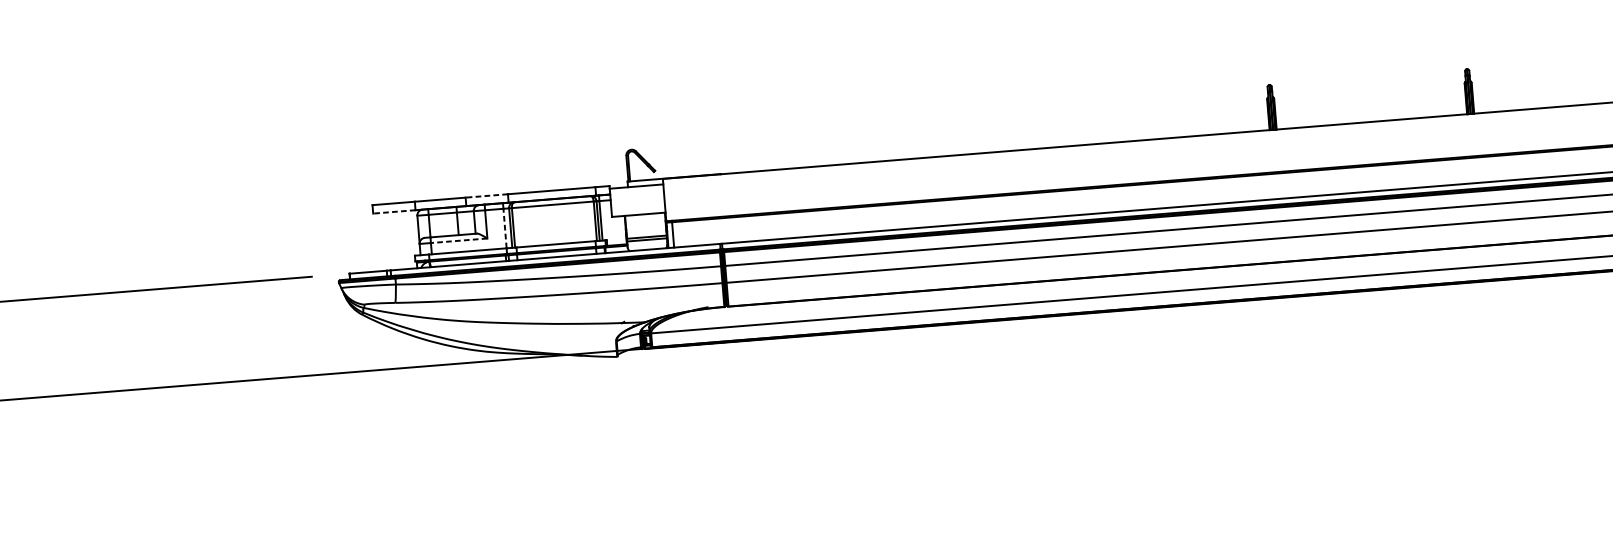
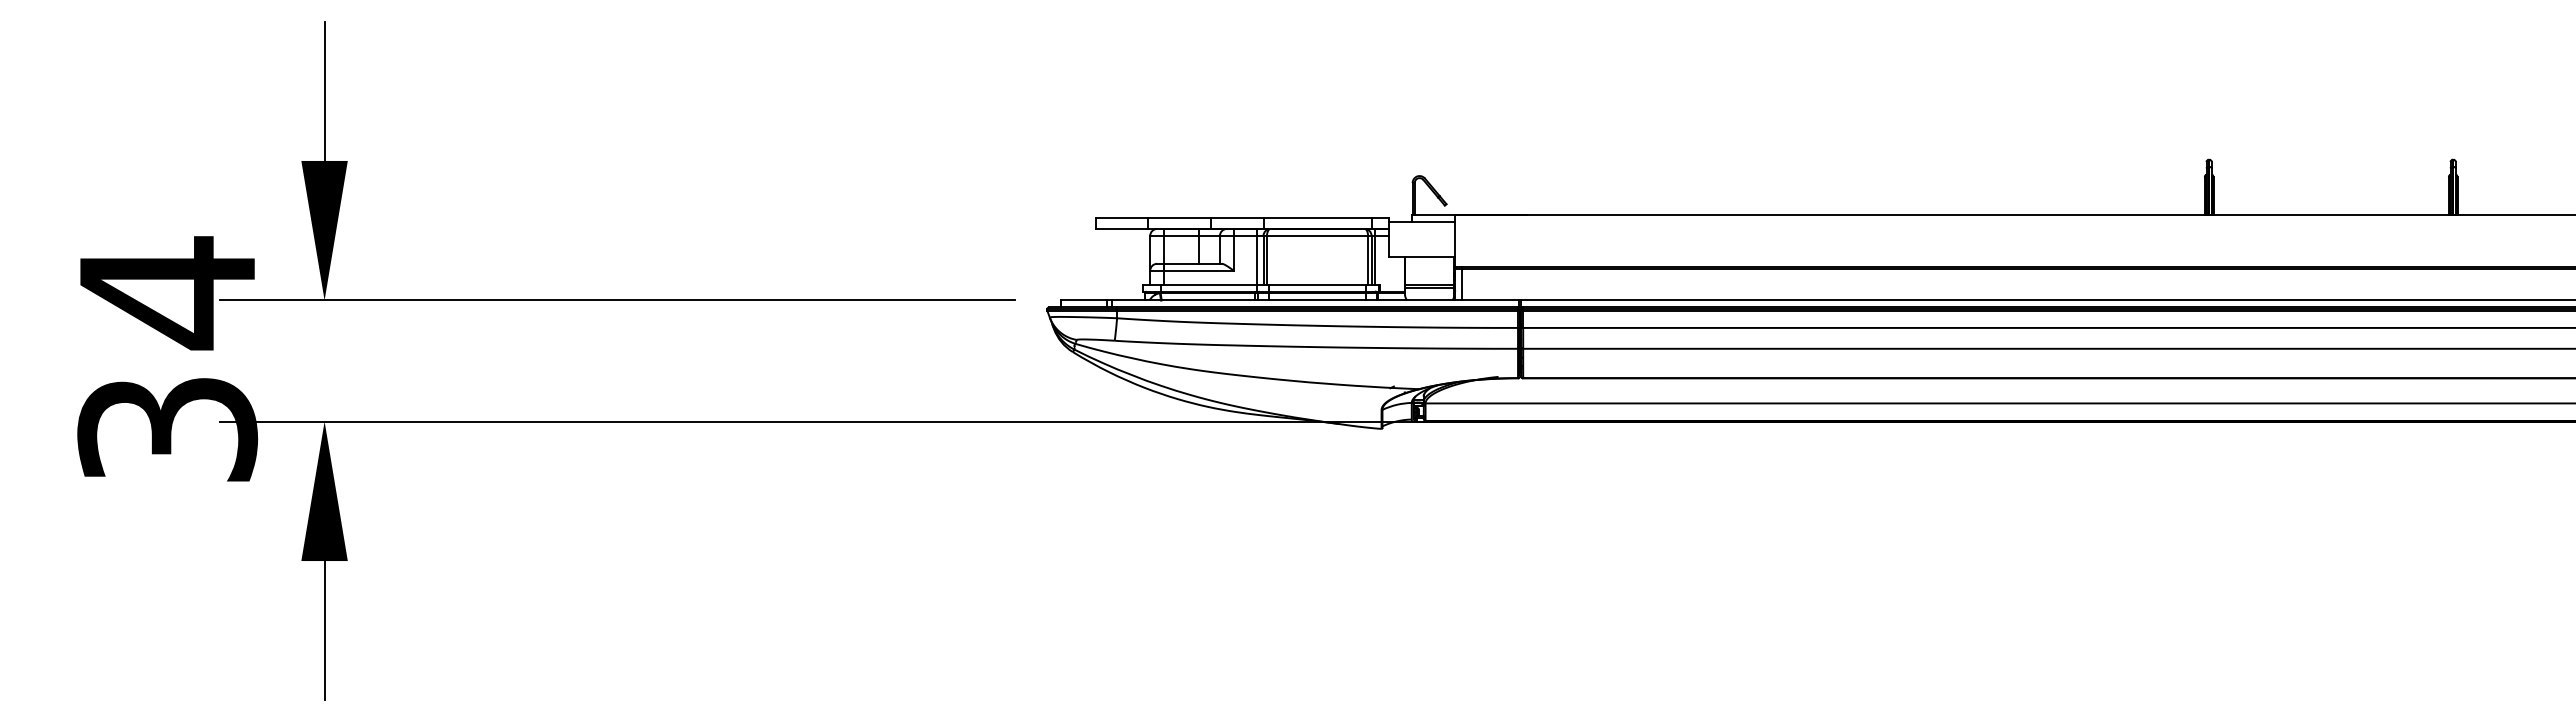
line: (486, 196) -> (1236, 218), dashed -> solid
line: (393, 211) -> (1121, 228), dashed -> solid
line: (504, 227) -> (1256, 259), dashed -> solid
line: (459, 240) -> (1199, 270), dashed -> solid

